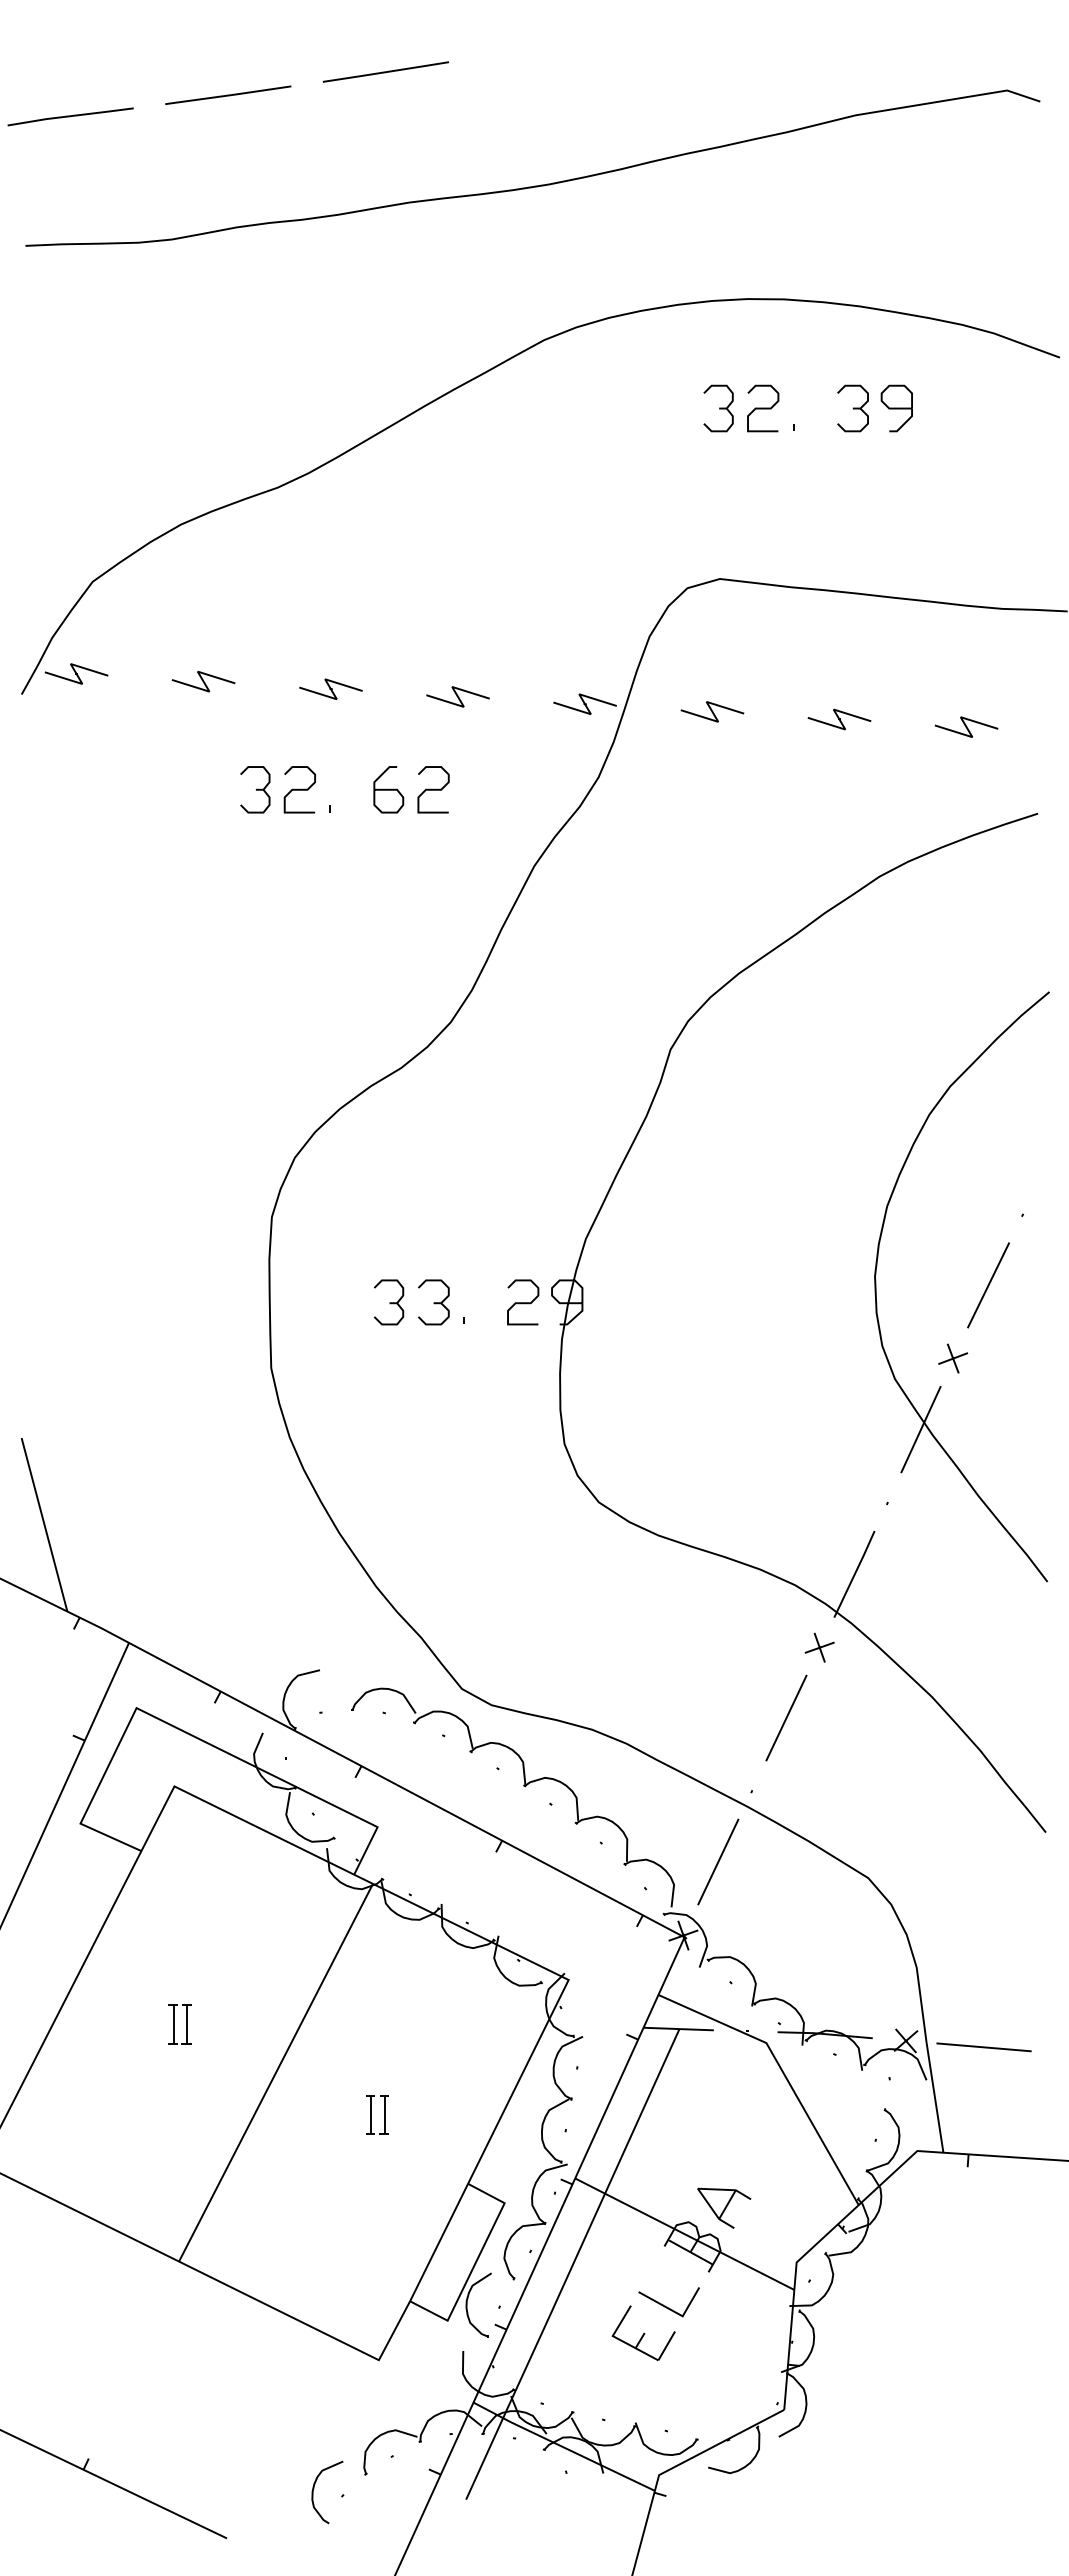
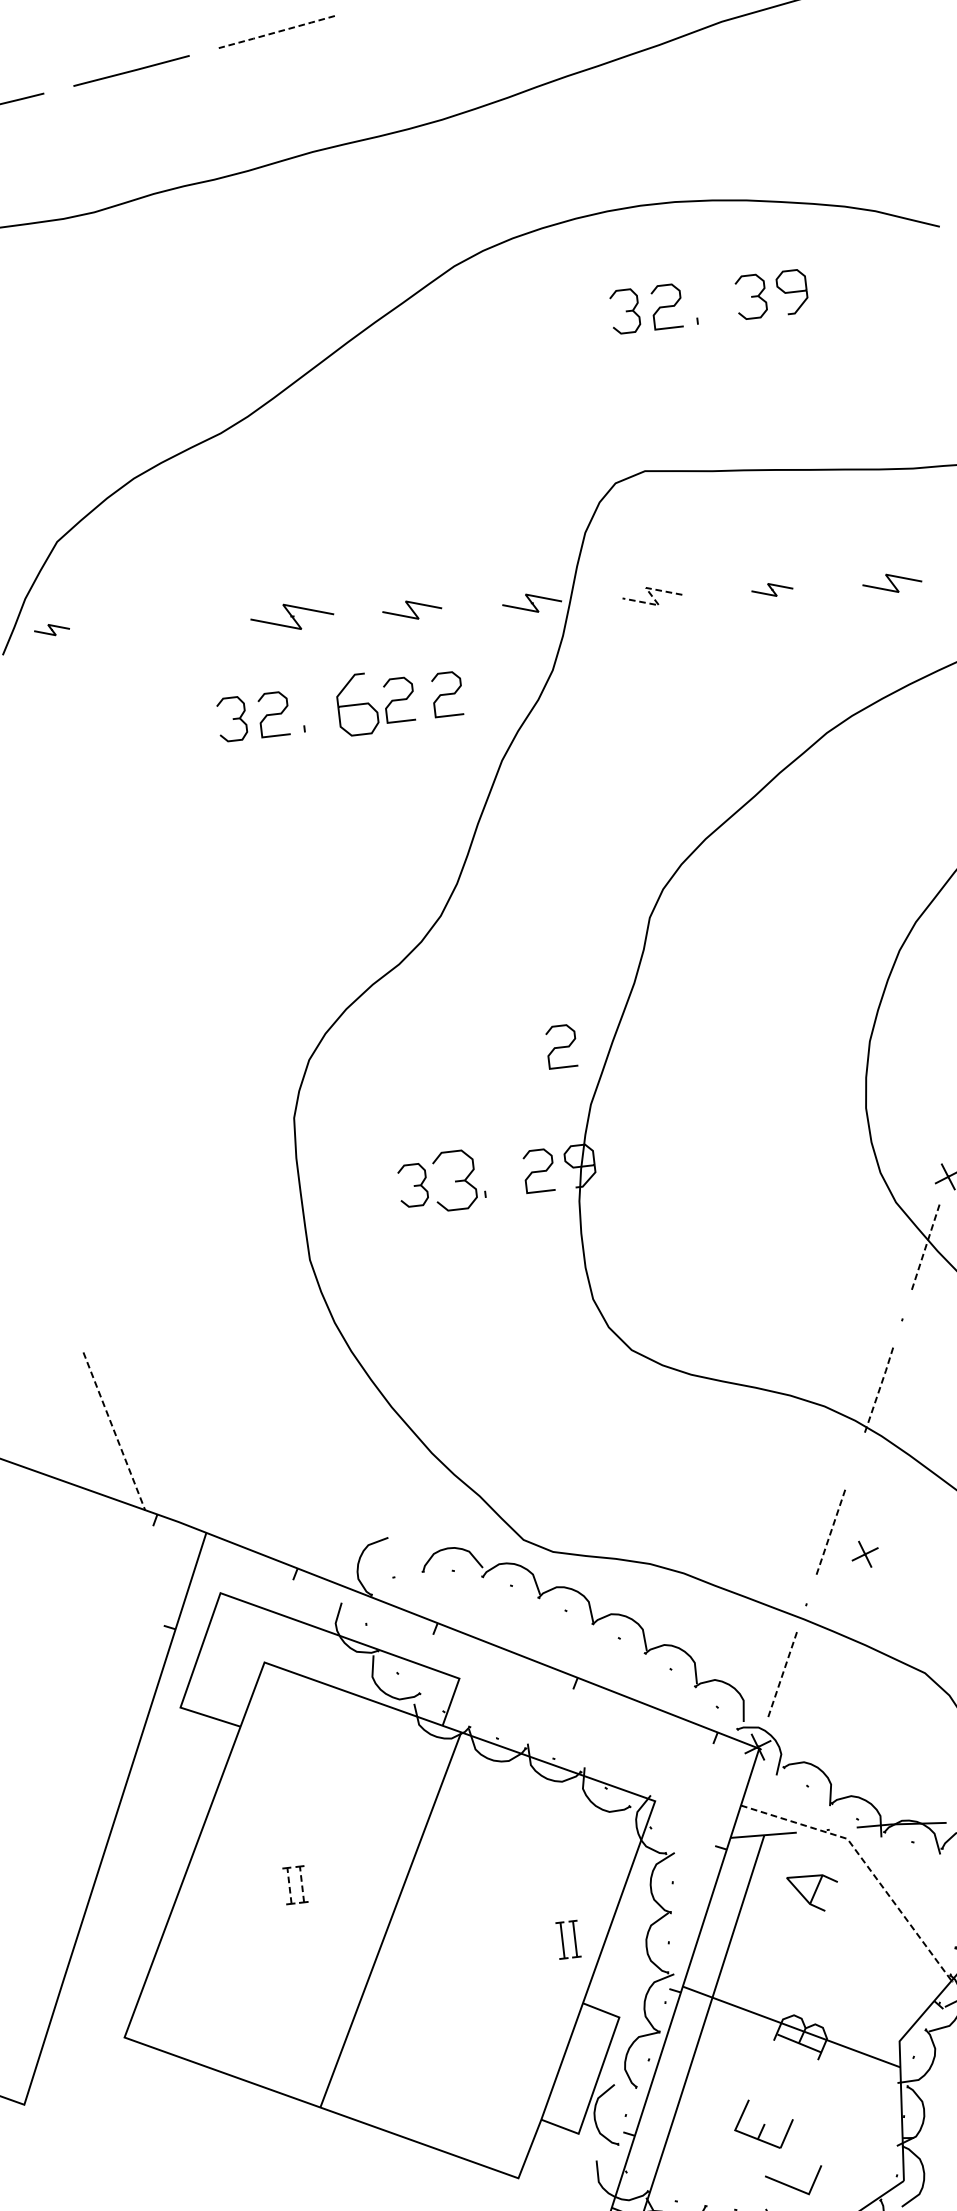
line: (385, 72) -> (276, 32), solid -> dashed
part: (76, 673) -> (51, 629), size x0.6
line: (203, 681) -> (171, 623), removed
part: (330, 688) -> (291, 616), size x1.4
line: (712, 711) -> (652, 596), solid -> dashed
part: (839, 719) -> (772, 589), size x0.7
part: (388, 789) -> (357, 704), size x1.4
curve: (484, 789) -> (447, 694), added
curve: (562, 1174) -> (562, 1046), added
part: (433, 1302) -> (454, 1180), size x1.4
line: (921, 1428) -> (926, 1245), solid -> dashed
line: (44, 1525) -> (114, 1431), solid -> dashed
line: (854, 1573) -> (879, 1389), solid -> dashed
part: (819, 1647) -> (864, 1554), moved
line: (786, 1718) -> (831, 1532), solid -> dashed
line: (718, 1862) -> (782, 1674), solid -> dashed
line: (173, 2024) -> (289, 1885), solid -> dashed
line: (186, 2024) -> (301, 1884), solid -> dashed
line: (783, 2072) -> (866, 1864), solid -> dashed
part: (377, 2114) -> (568, 1939), moved
part: (724, 2207) -> (813, 1892), moved
line: (667, 2306) -> (793, 2186), moved

